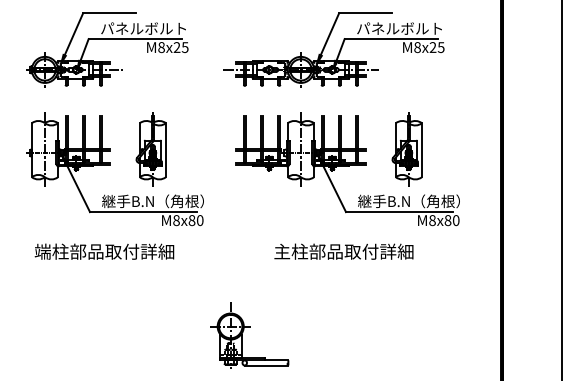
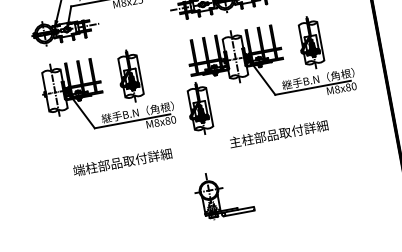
part: (237, 211) -> (198, 108), added
text: (104, 251) -> (122, 162), moved
text: (343, 251) -> (278, 133), moved

